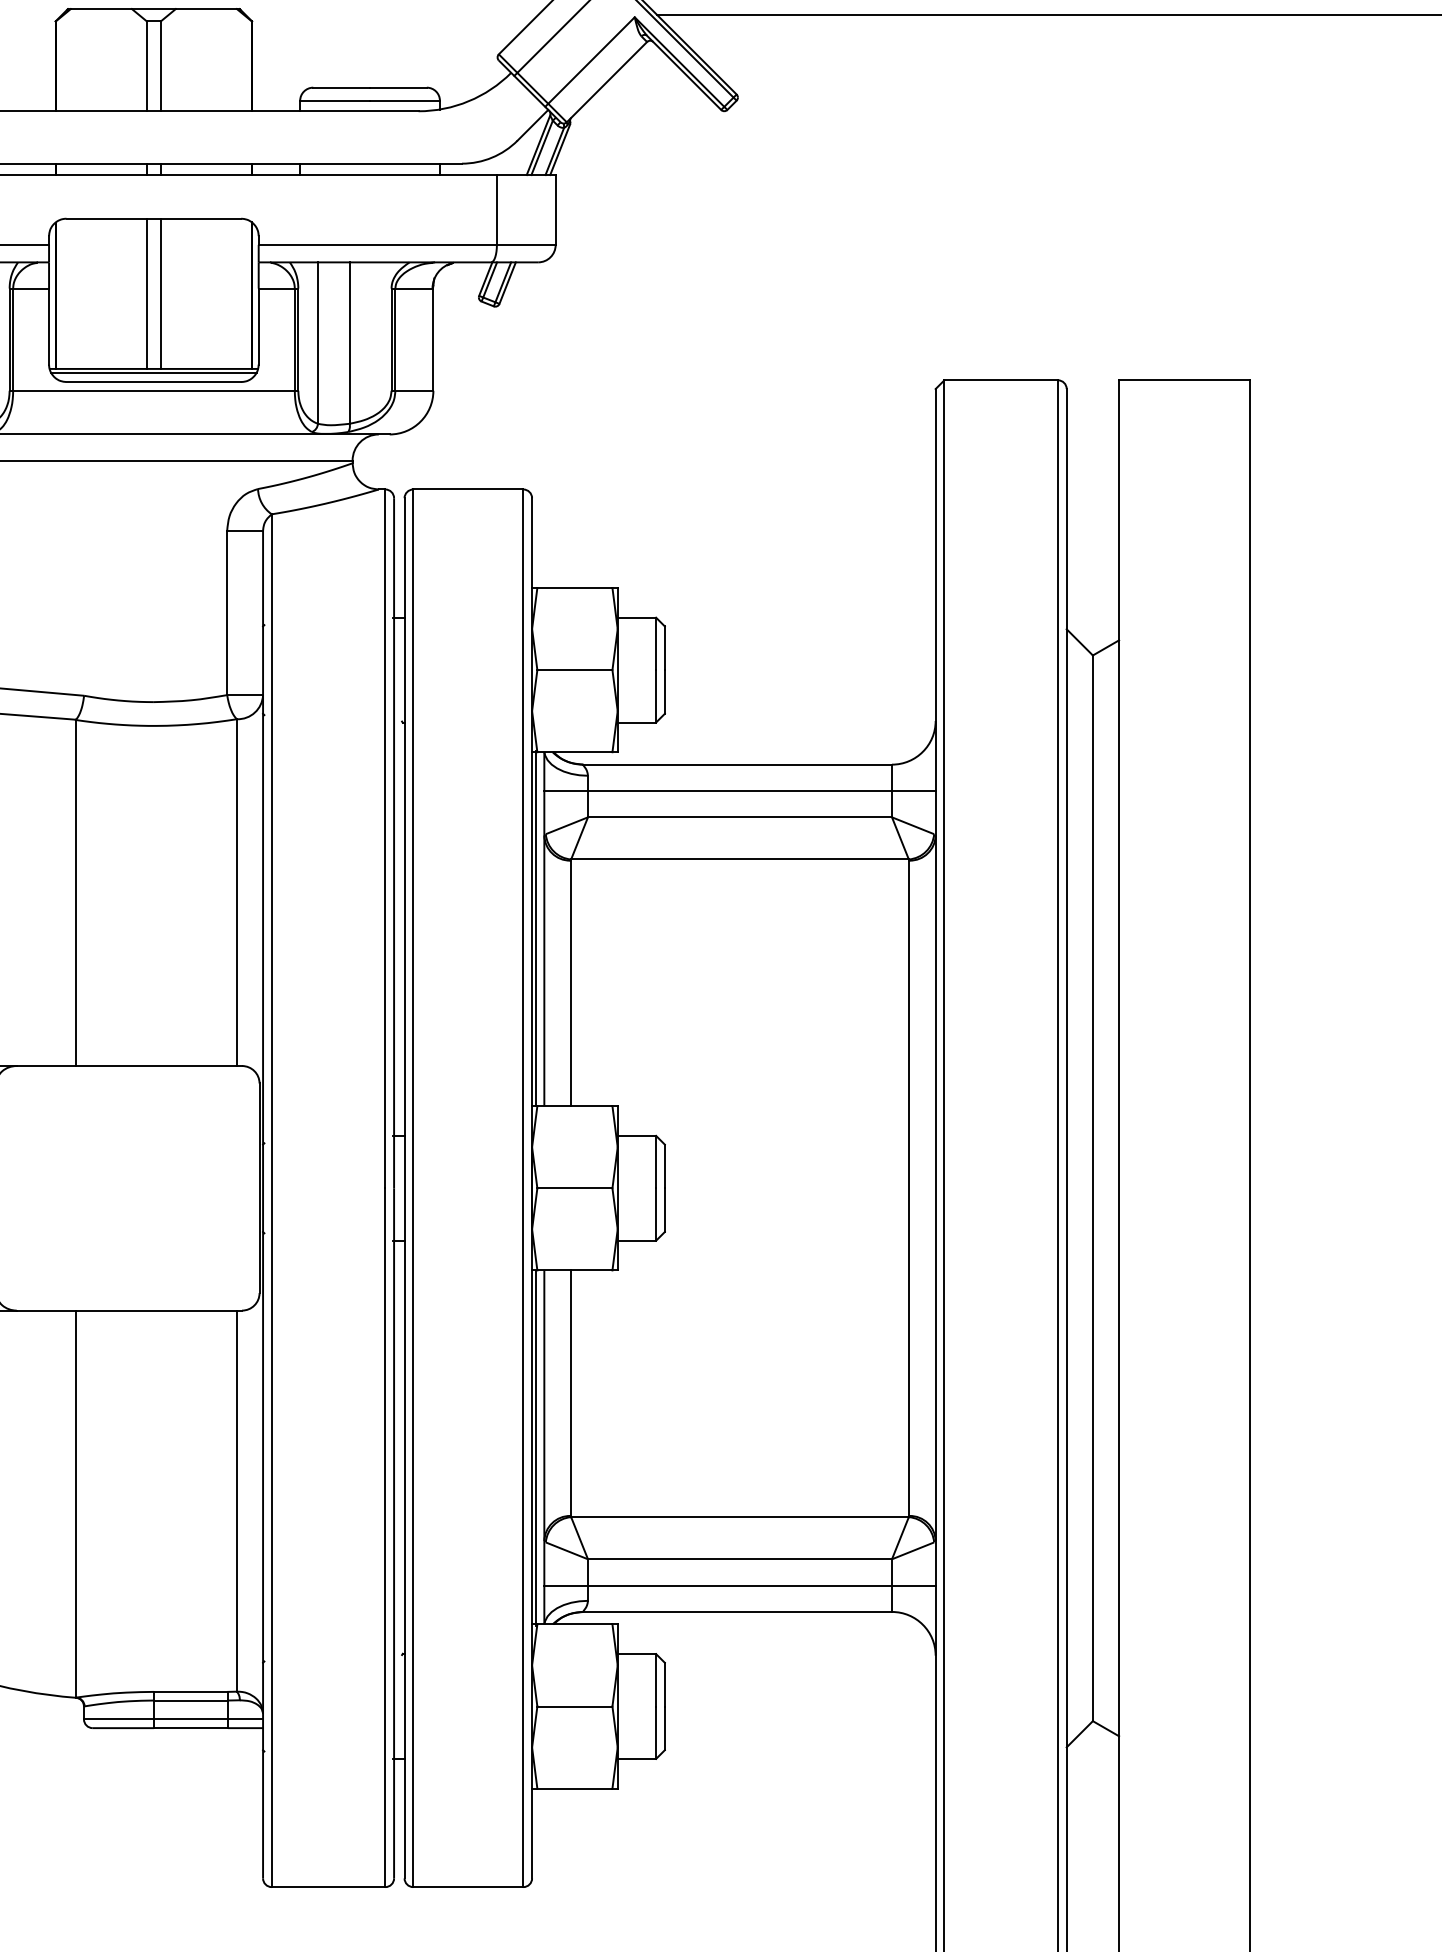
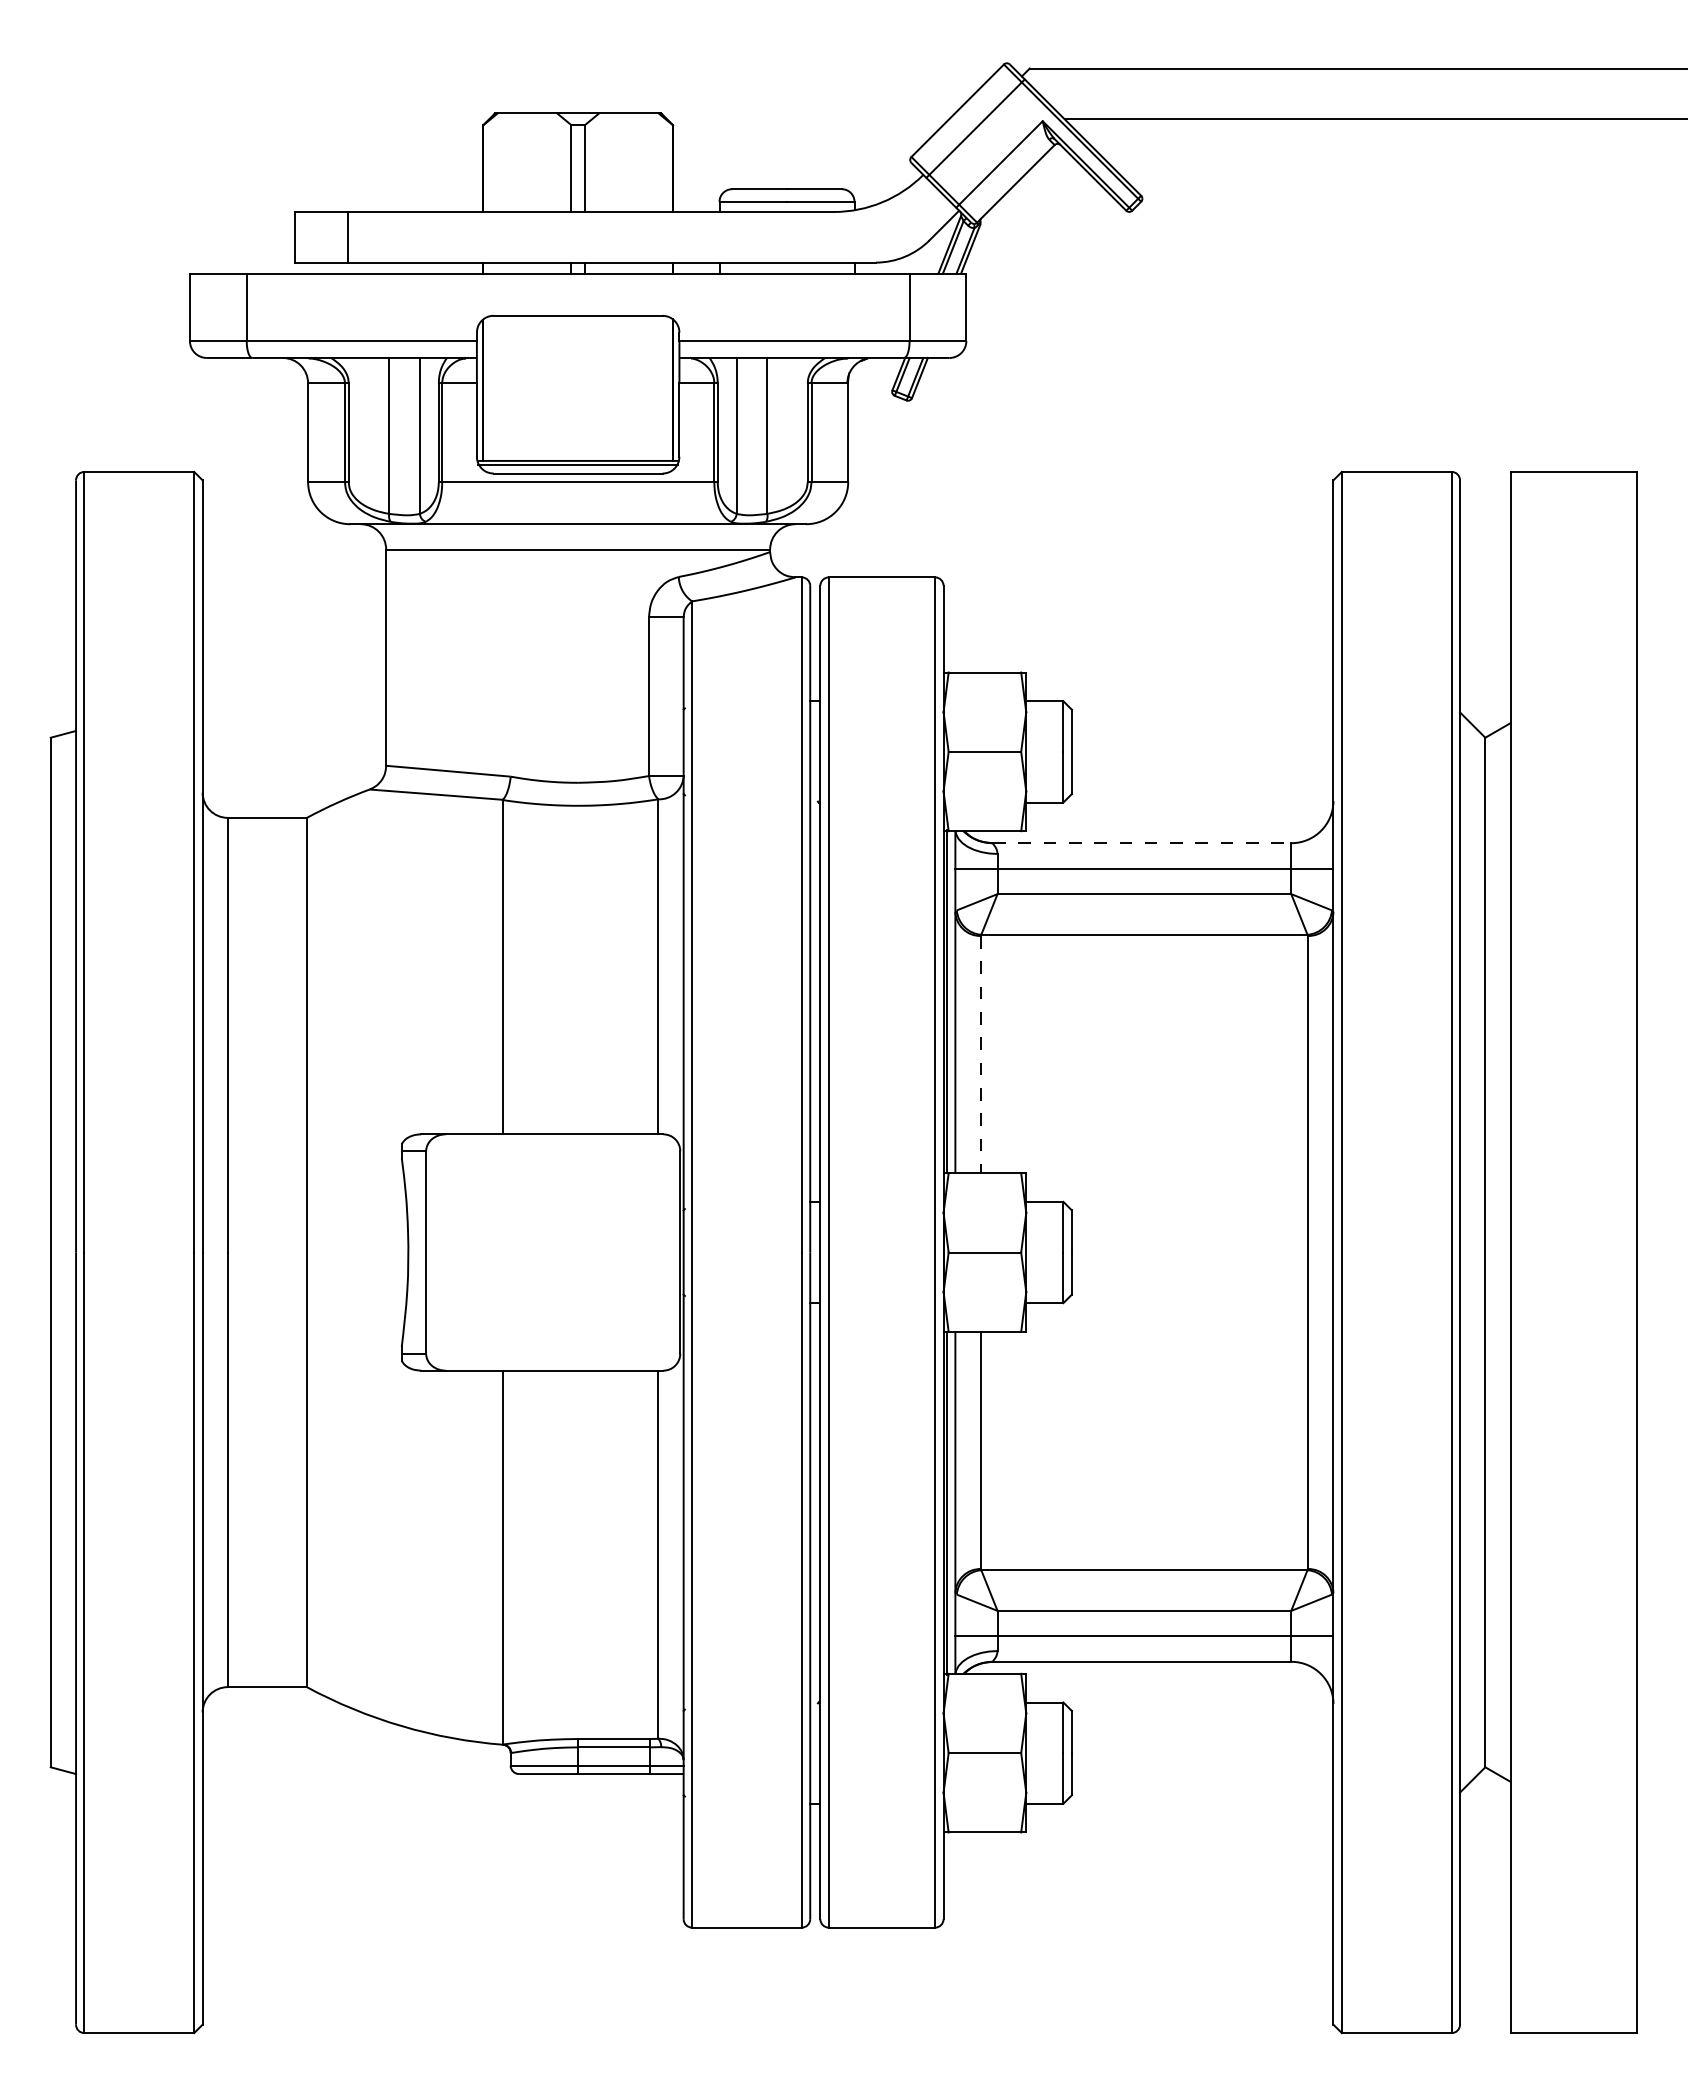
line: (146, 292) -> (571, 387), removed
line: (160, 292) -> (584, 387), removed
line: (738, 764) -> (1142, 843), solid -> dashed
line: (570, 983) -> (980, 1054), solid -> dashed

